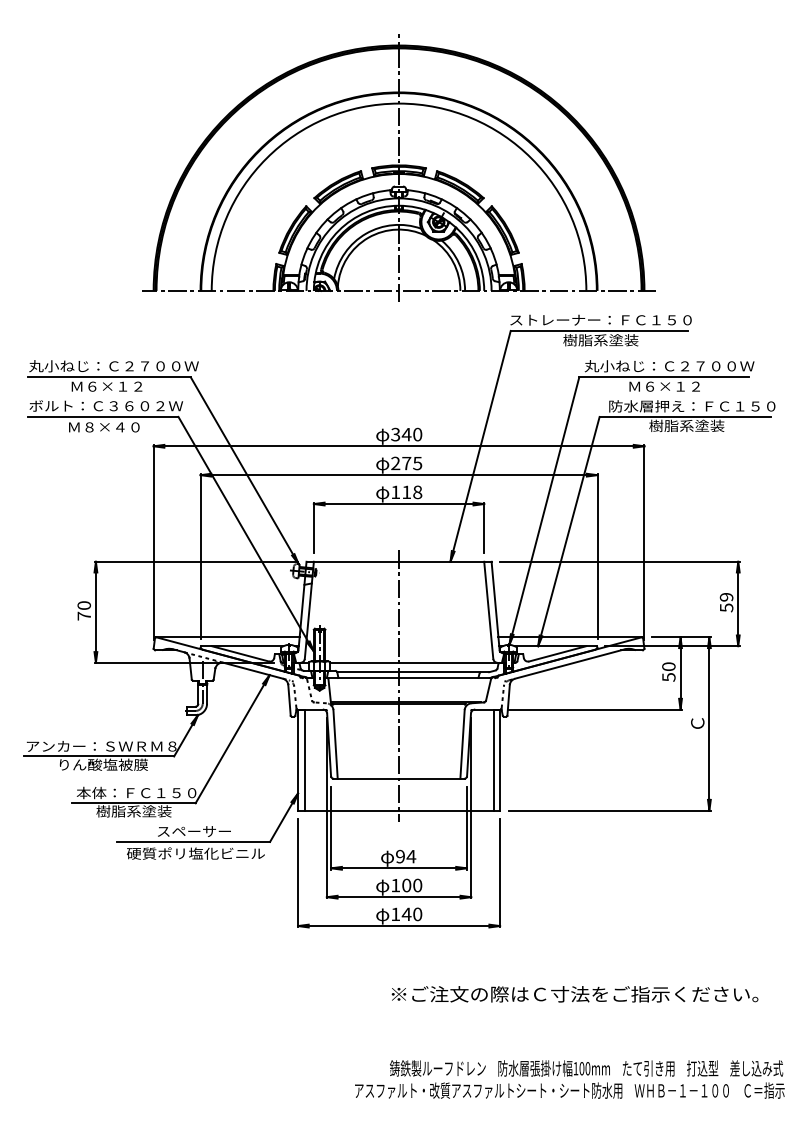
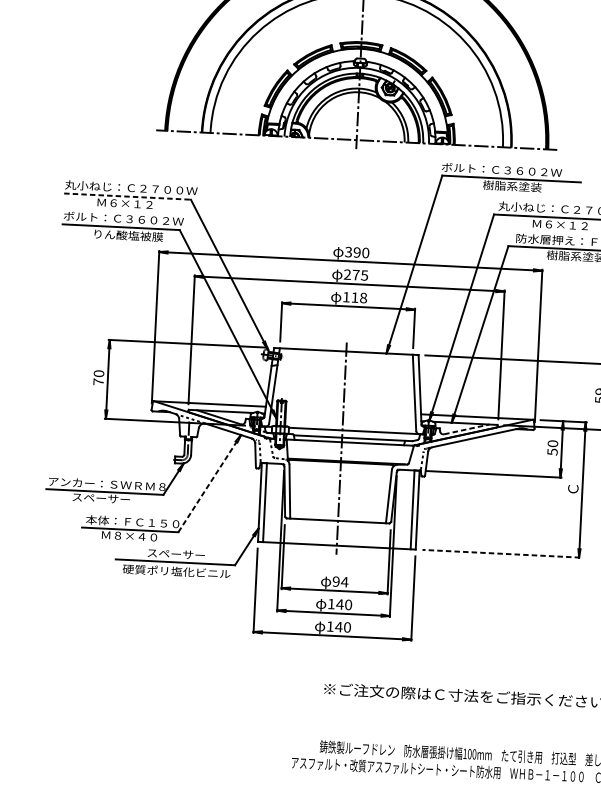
text: (600, 319) -> (512, 170), ストレーナー：ＦＣ１５０ -> ボルト：Ｃ３６０２Ｗ
line: (110, 377) -> (128, 196), solid -> dashed
text: (113, 427) -> (128, 235), Ｍ８×４０ -> りん酸塩被膜
text: (406, 434) -> (357, 252), 340 -> 390
line: (557, 653) -> (466, 429), solid -> dashed
line: (232, 739) -> (209, 483), solid -> dashed
text: (102, 764) -> (107, 498), りん酸塩被膜 -> スペーサー
line: (609, 810) -> (501, 553), solid -> dashed
text: (133, 811) -> (129, 536), 樹脂系塗装 -> Ｍ８×４０
text: (406, 885) -> (339, 604), 100 -> 140

